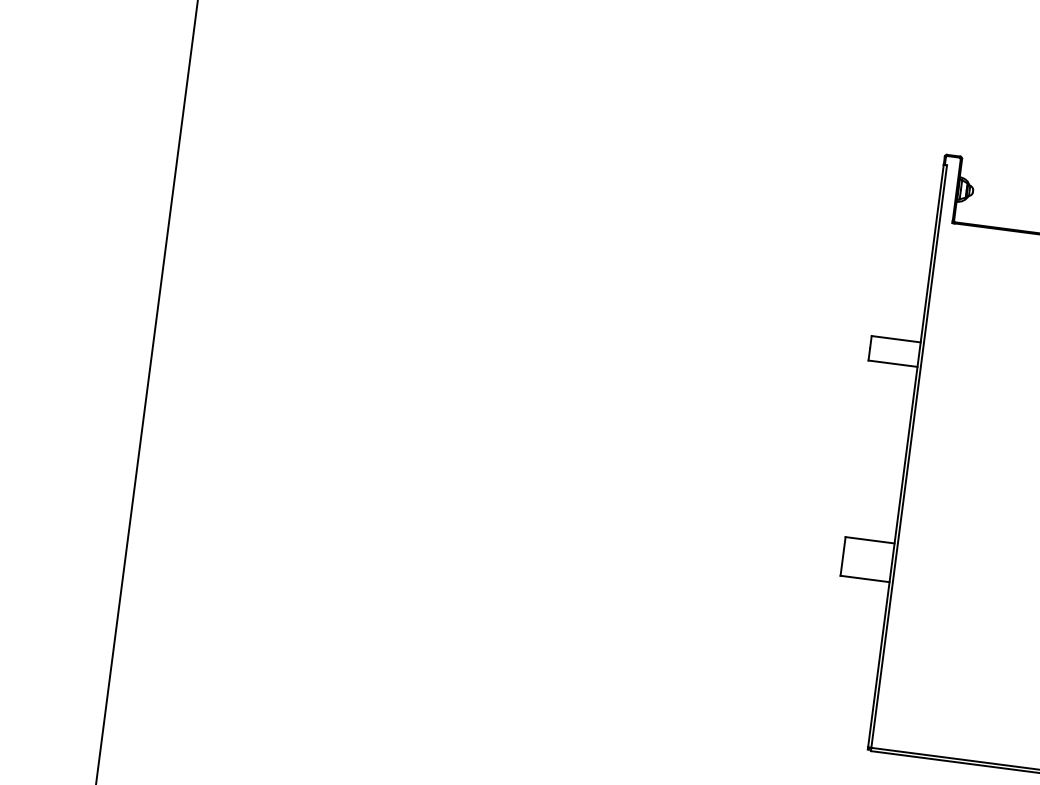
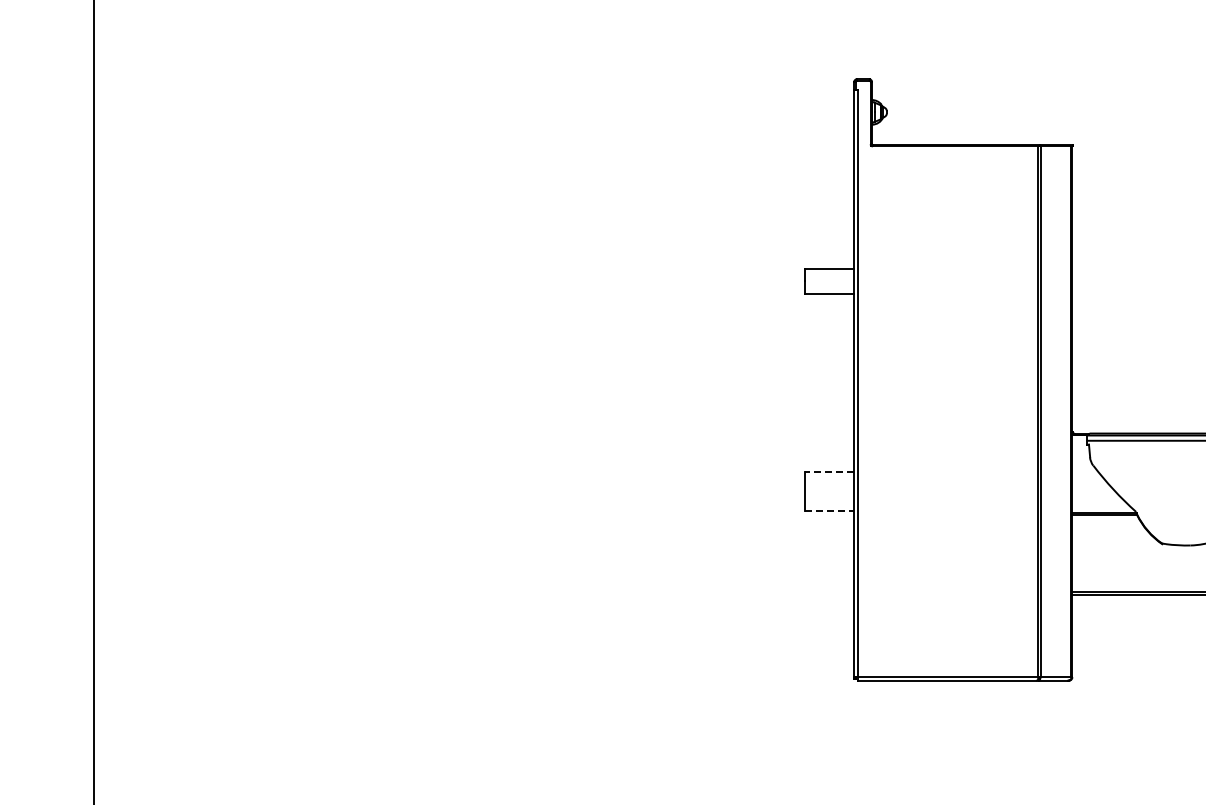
line: (869, 540) -> (829, 471), solid -> dashed
line: (864, 578) -> (829, 510), solid -> dashed

